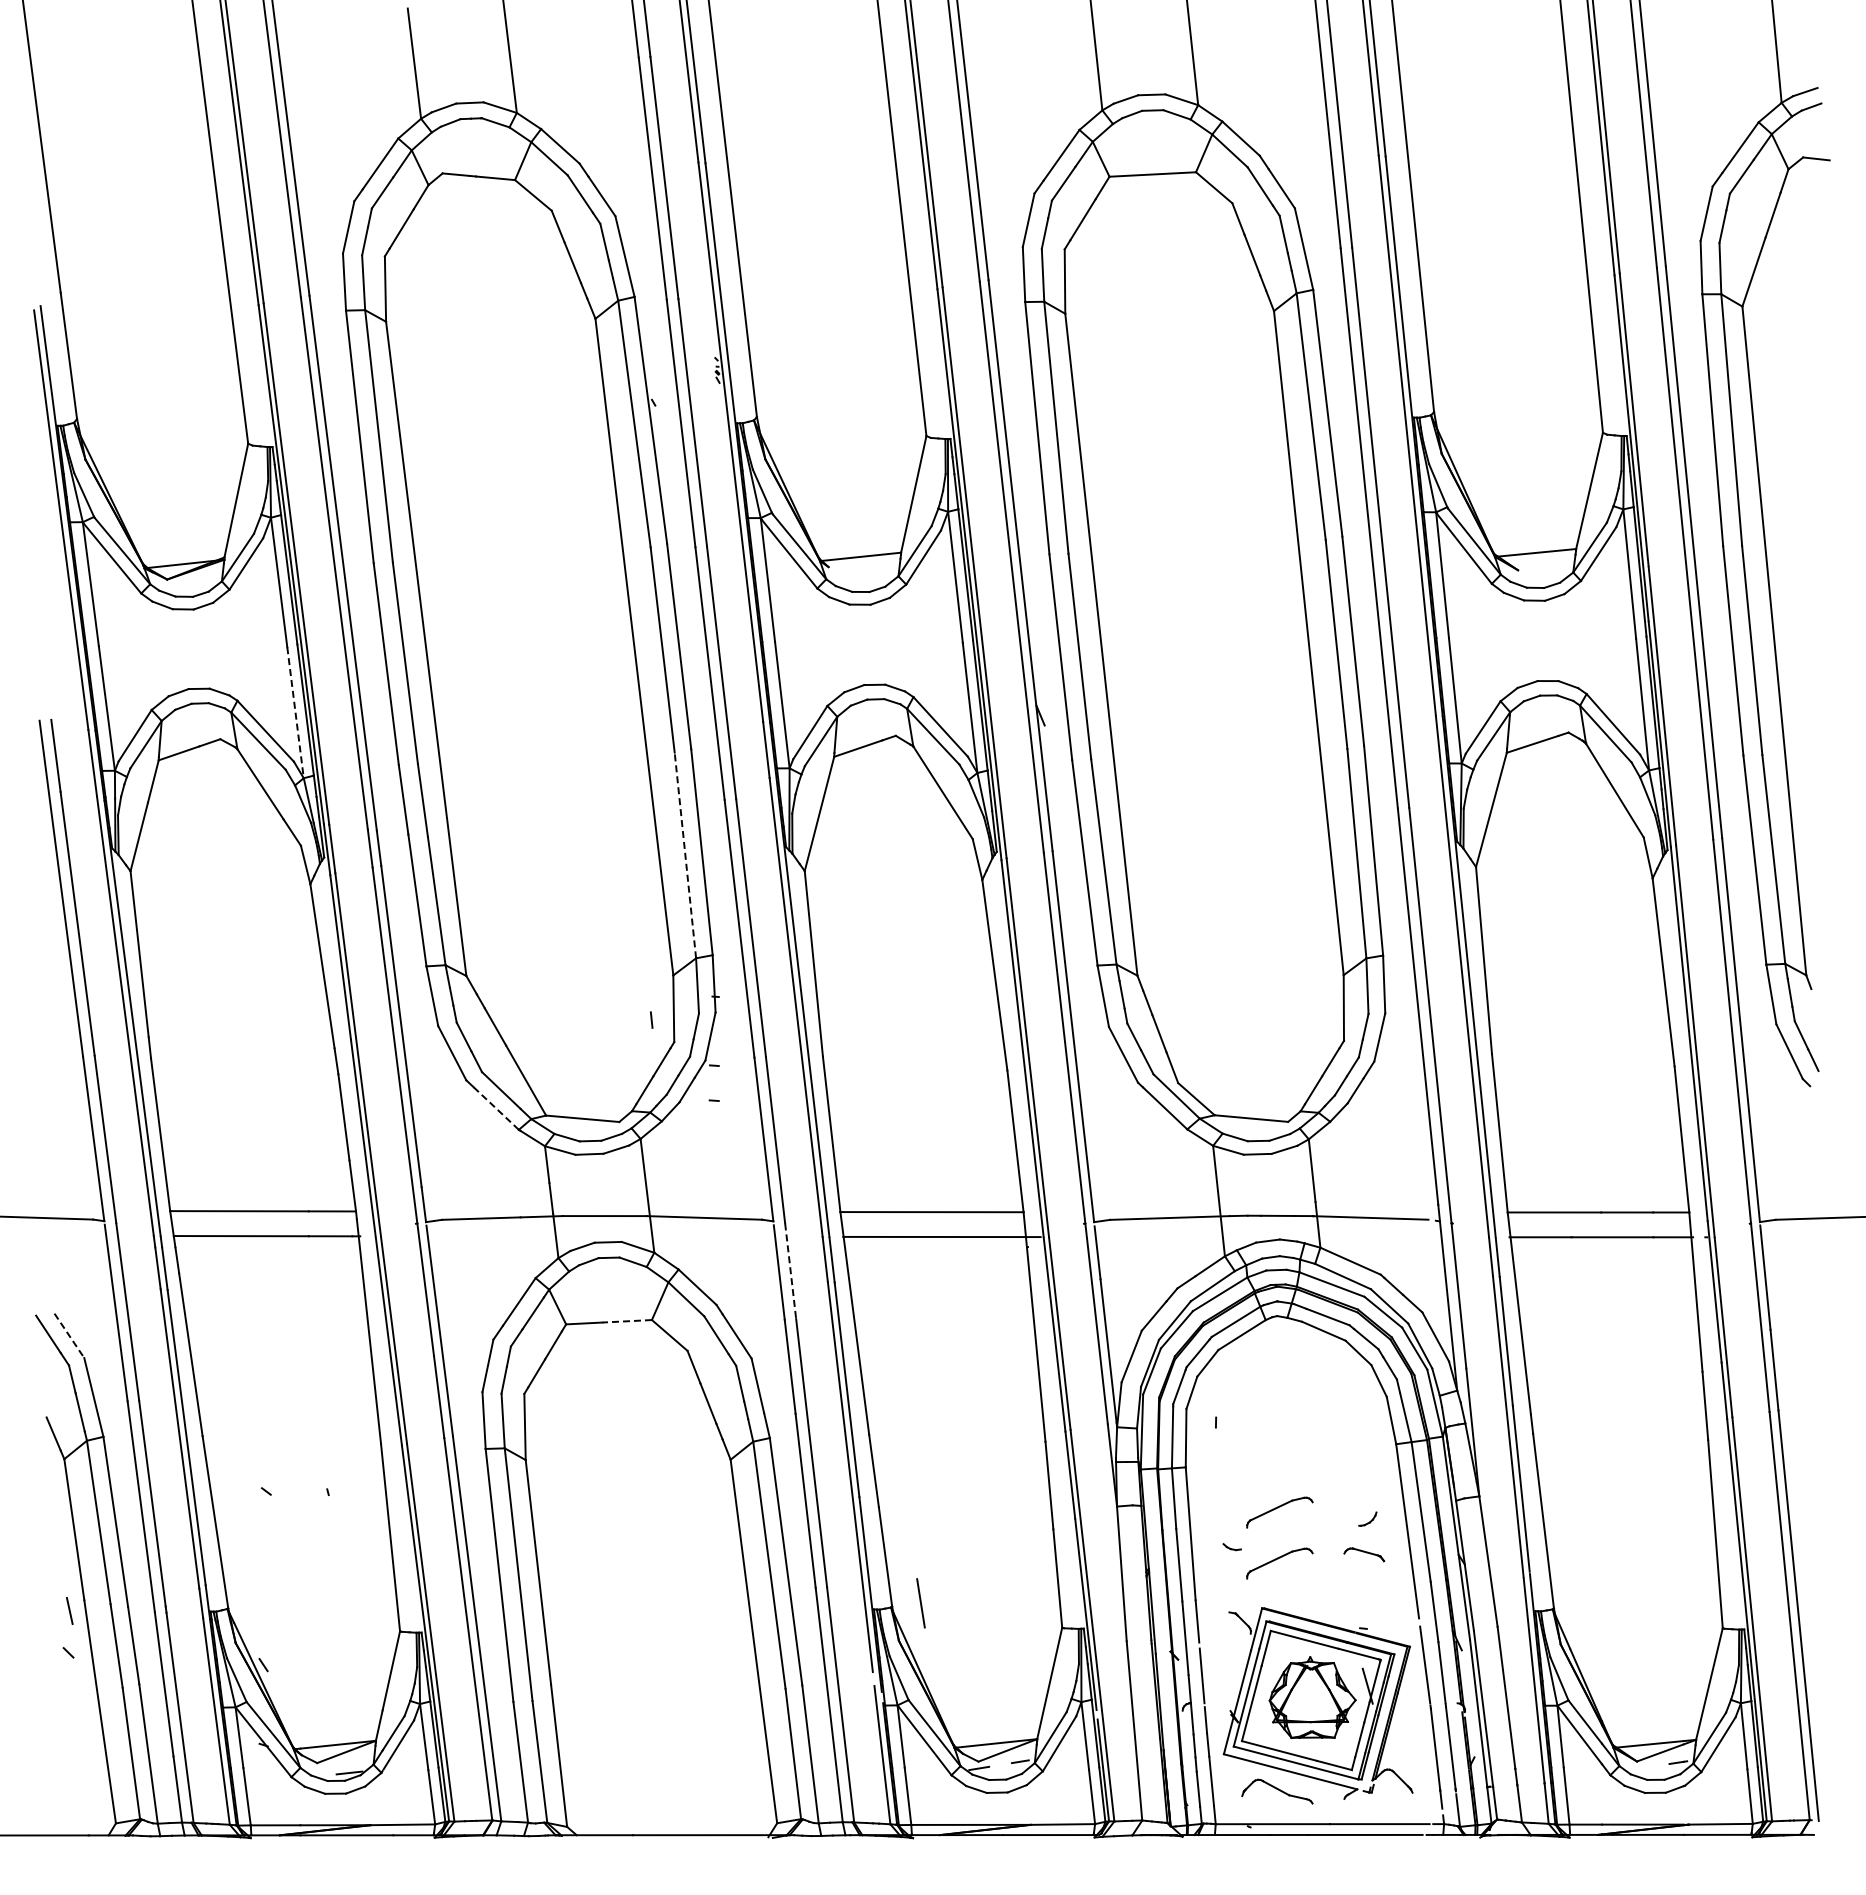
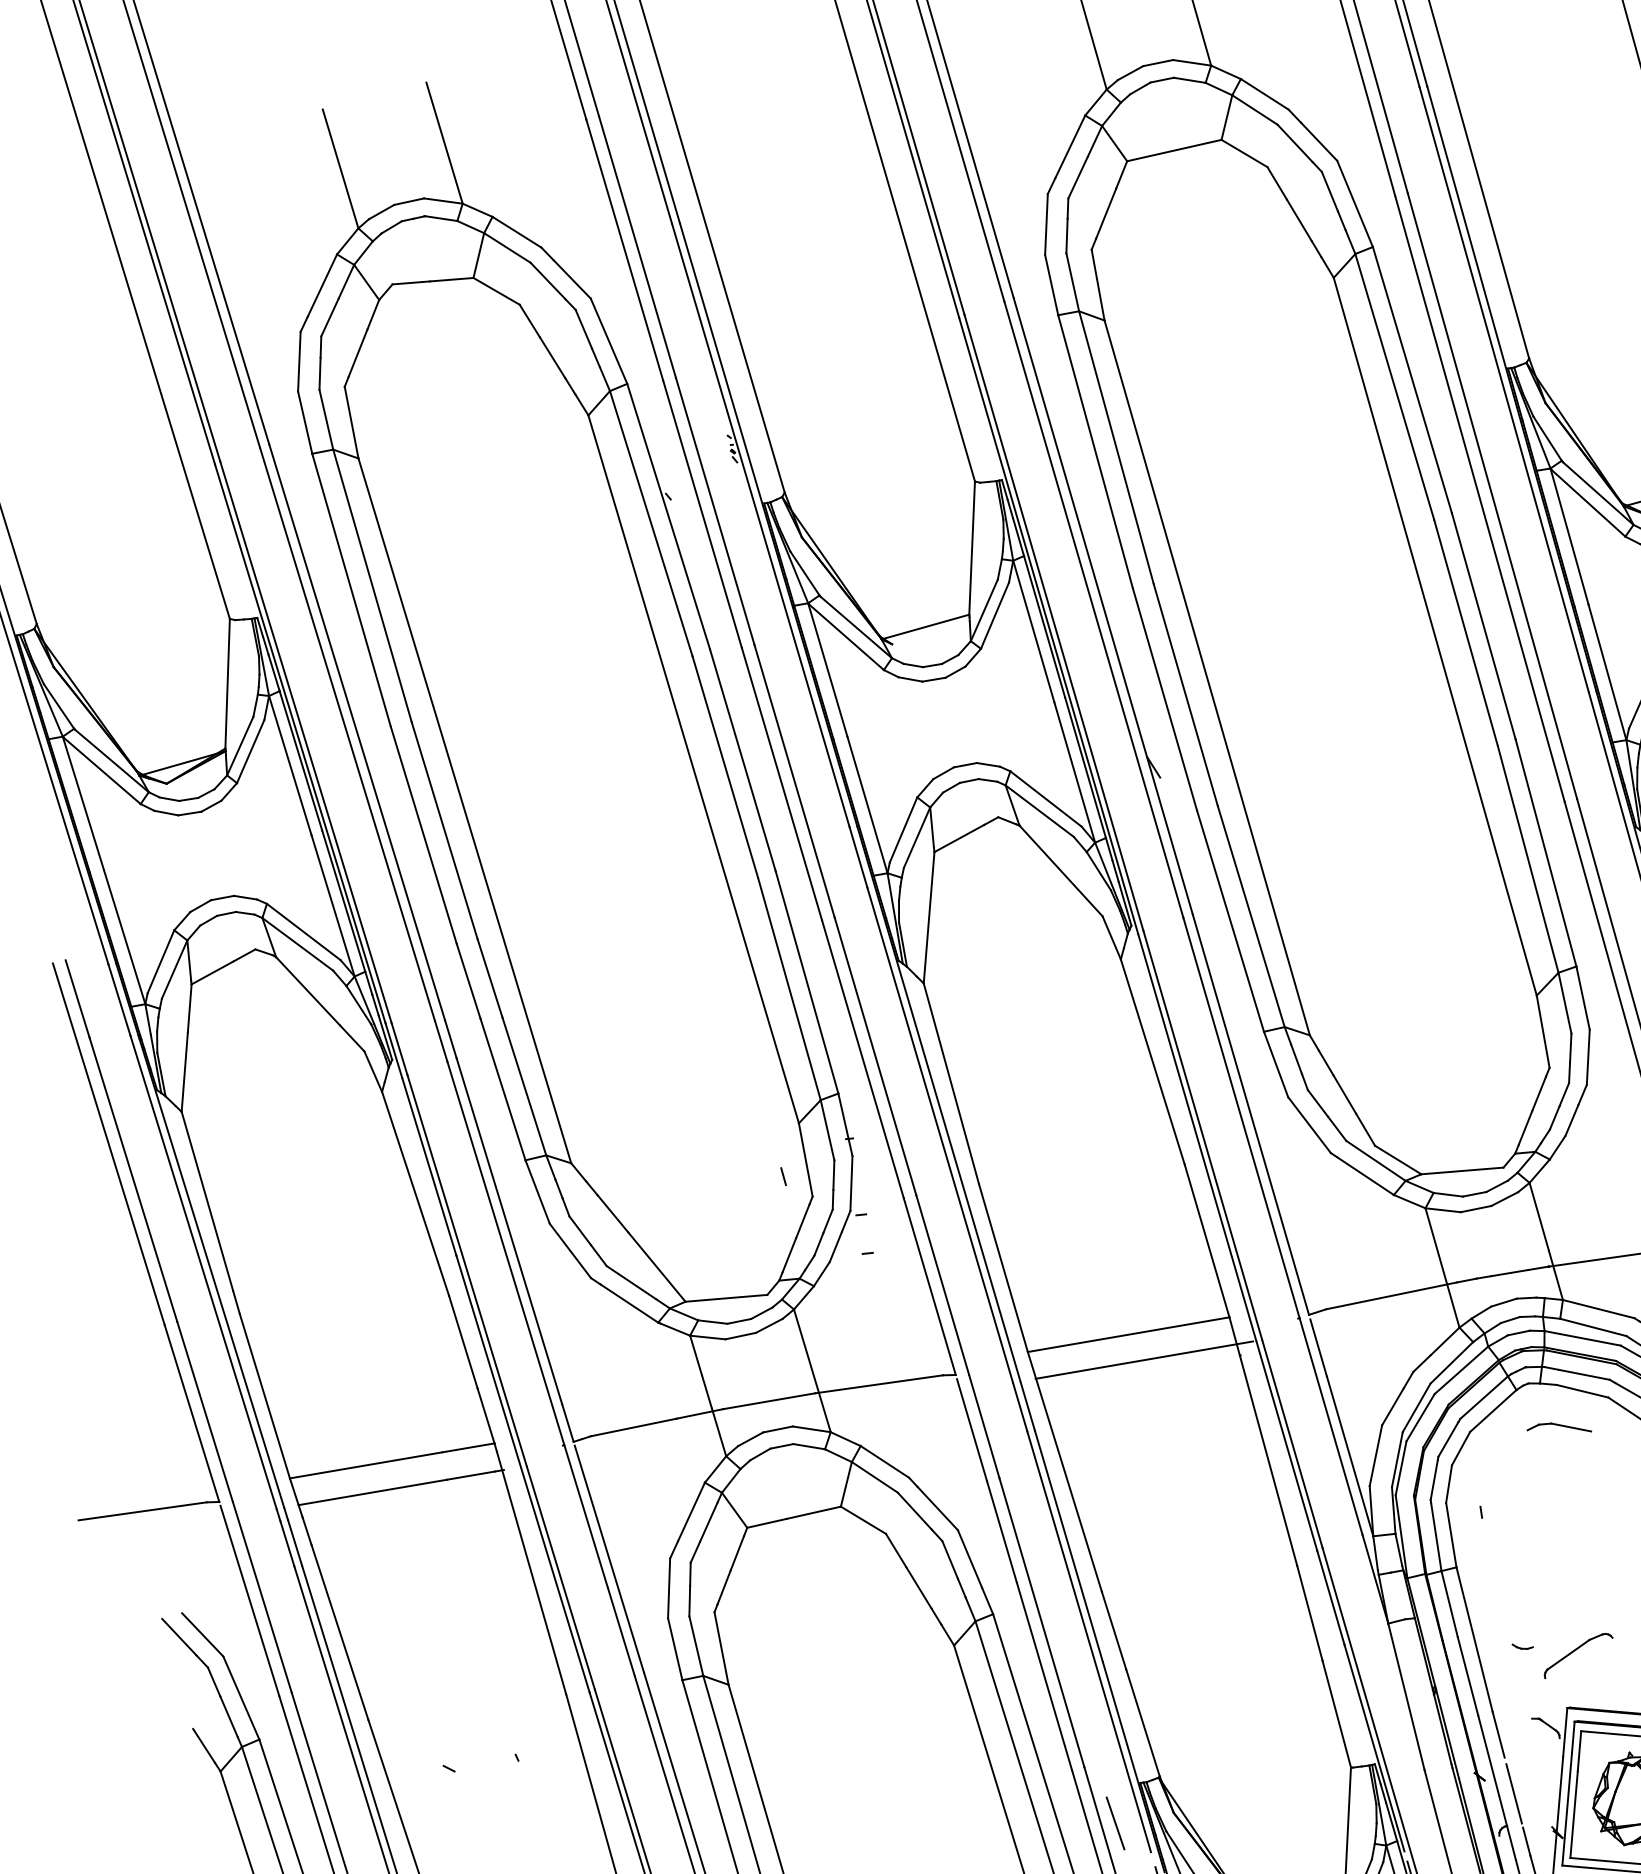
line: (295, 713) -> (333, 906), dashed -> solid
line: (685, 854) -> (789, 987), dashed -> solid
line: (495, 1108) -> (628, 1303), dashed -> solid
line: (790, 1271) -> (984, 1426), dashed -> solid
line: (627, 1321) -> (814, 1512), dashed -> solid
line: (69, 1335) -> (202, 1634), dashed -> solid
part: (1297, 1360) -> (1559, 1428), added
part: (1279, 1512) -> (1568, 1599), removed
line: (920, 1603) -> (1115, 1823), moved

